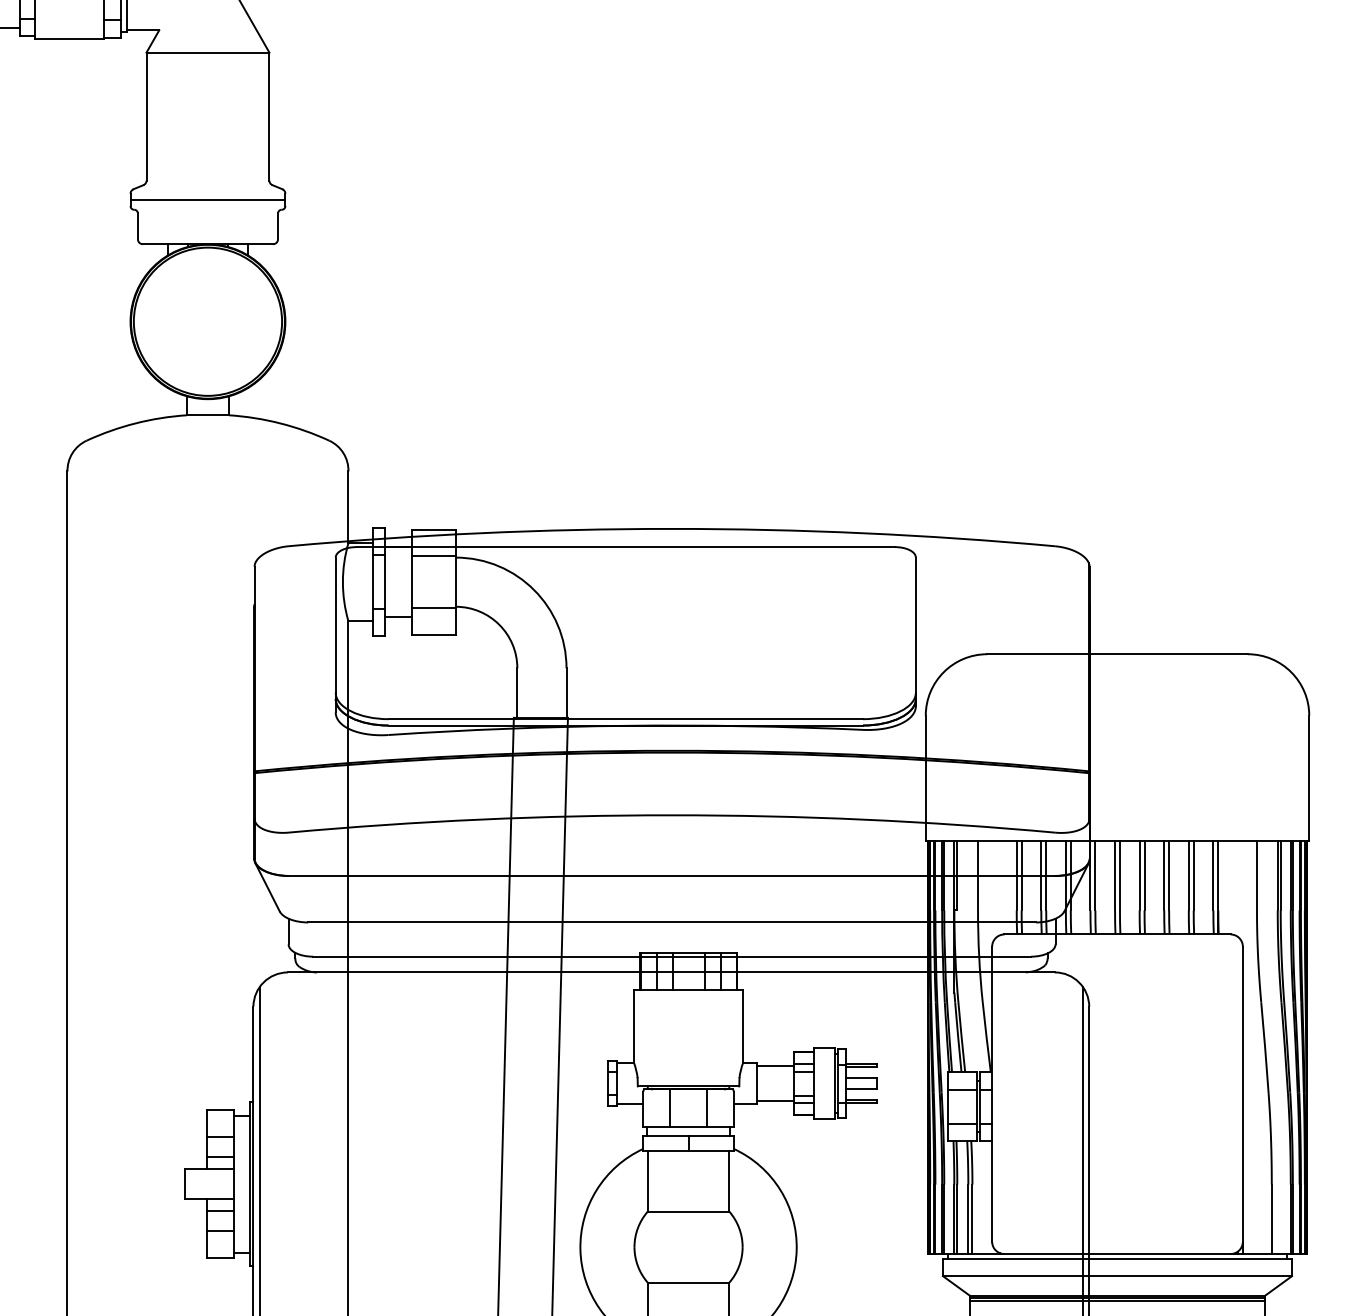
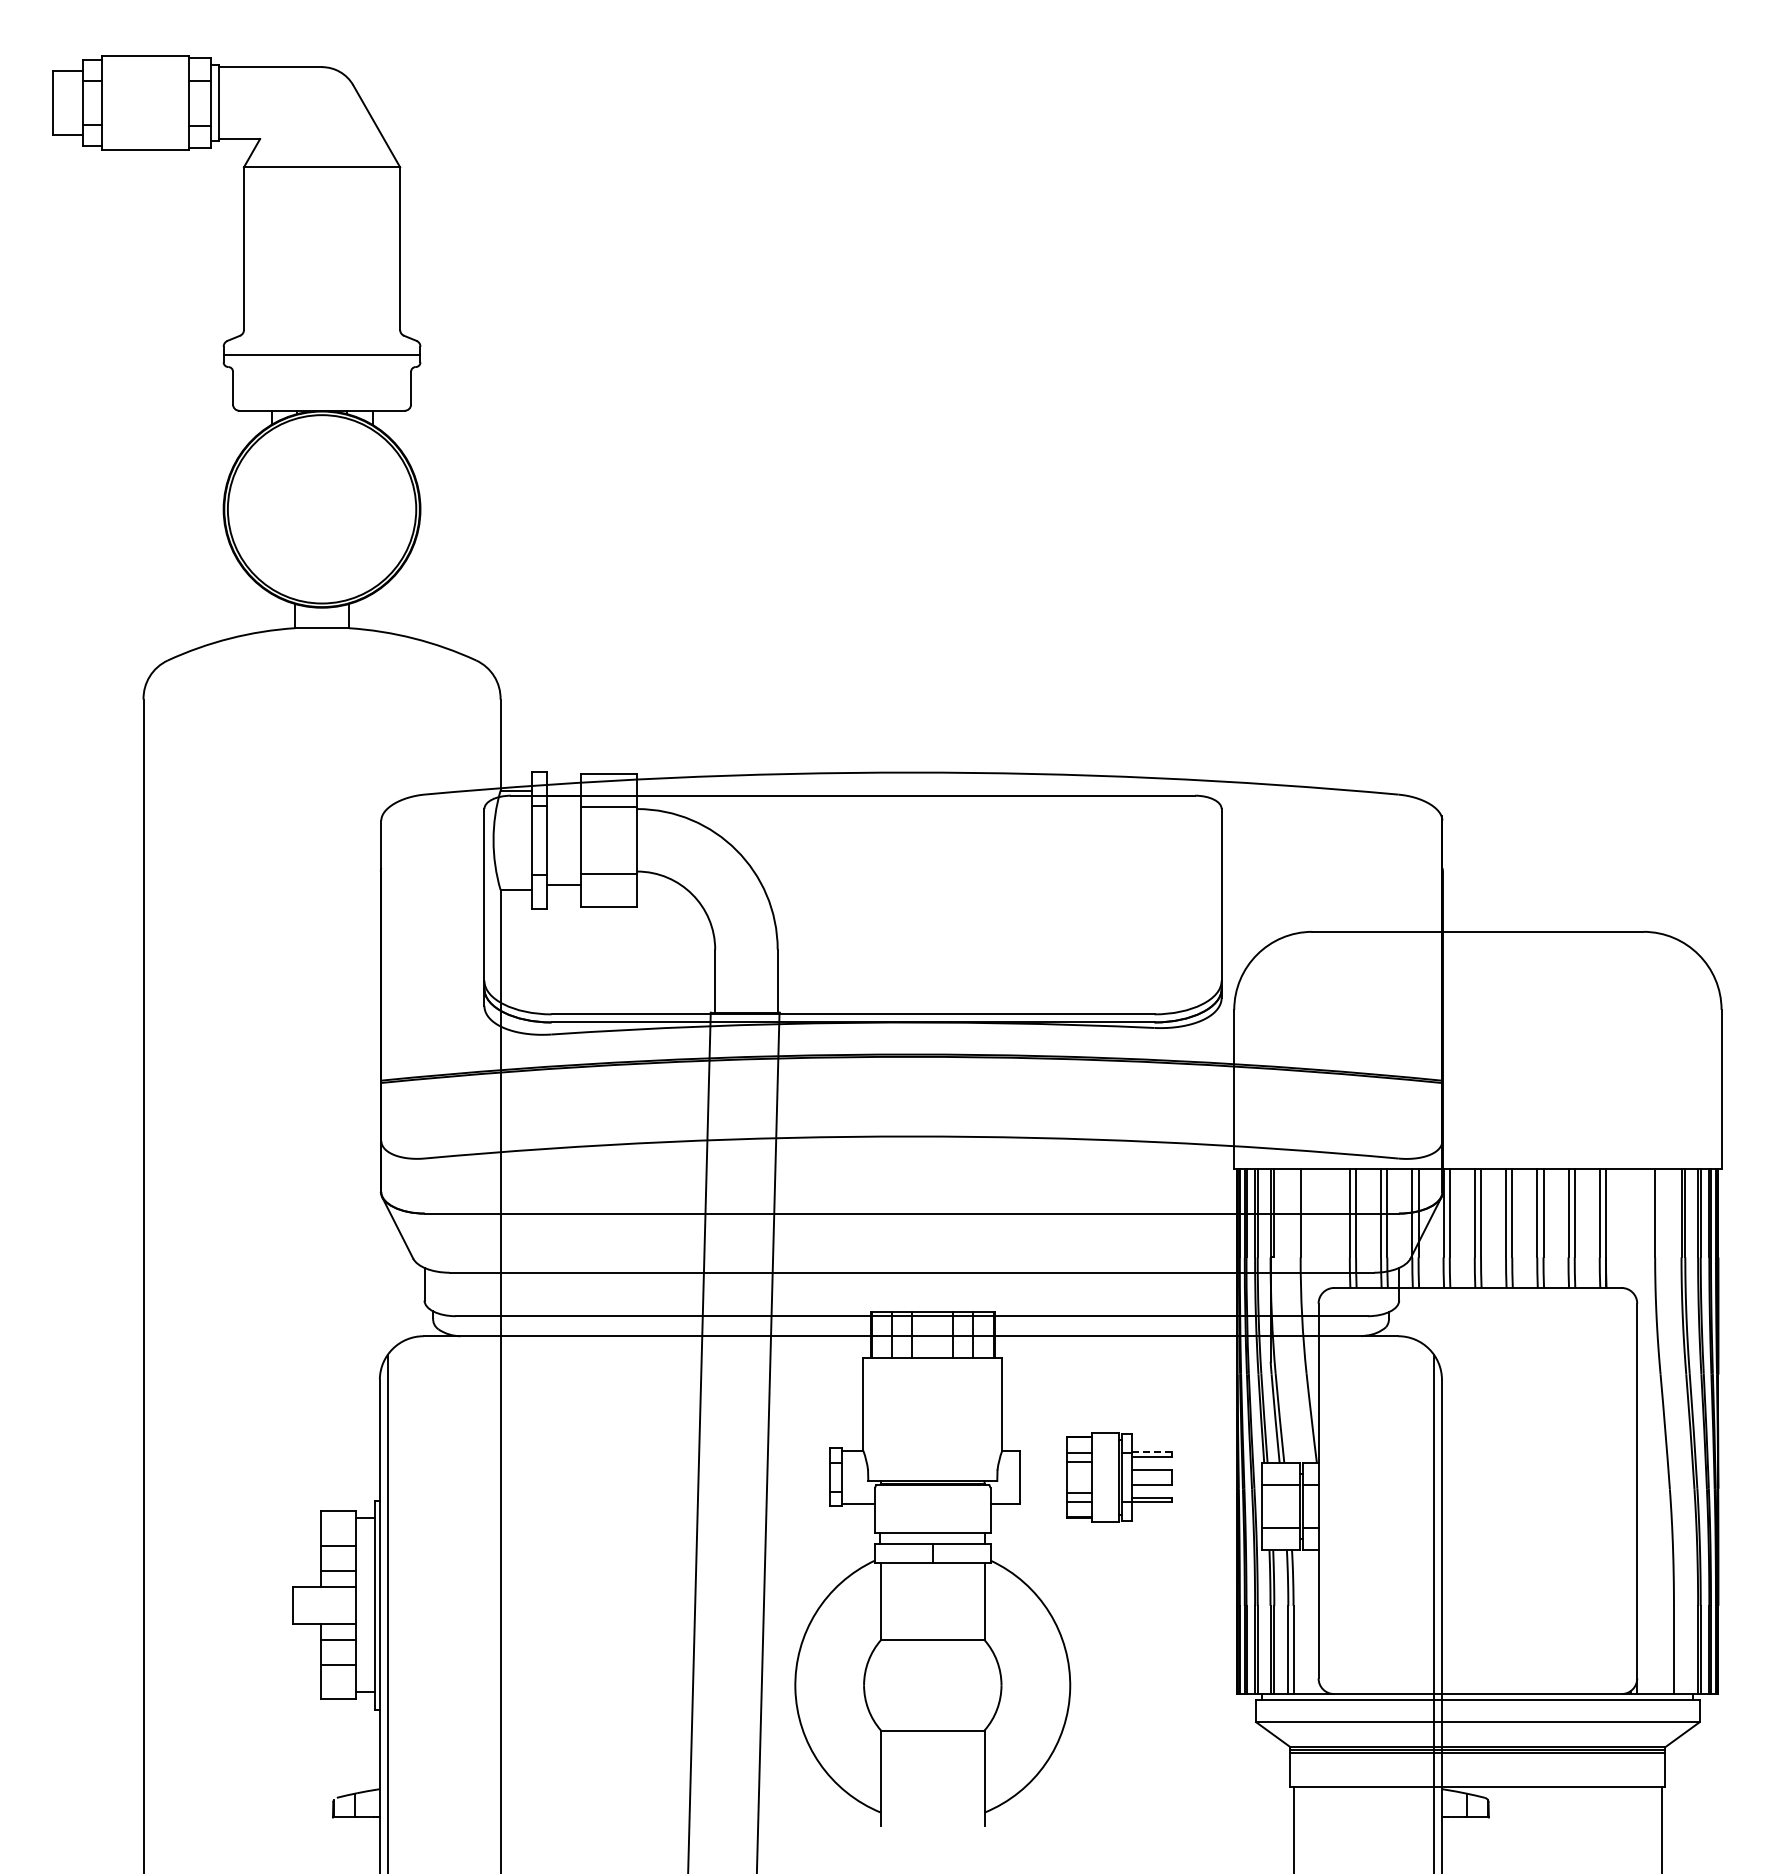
line: (861, 1063) -> (1152, 1452), solid -> dashed
line: (775, 1066) -> (1043, 1455), removed
line: (775, 1100) -> (1043, 1499), removed
line: (669, 1108) -> (908, 1508), removed
line: (707, 1108) -> (956, 1508), removed

